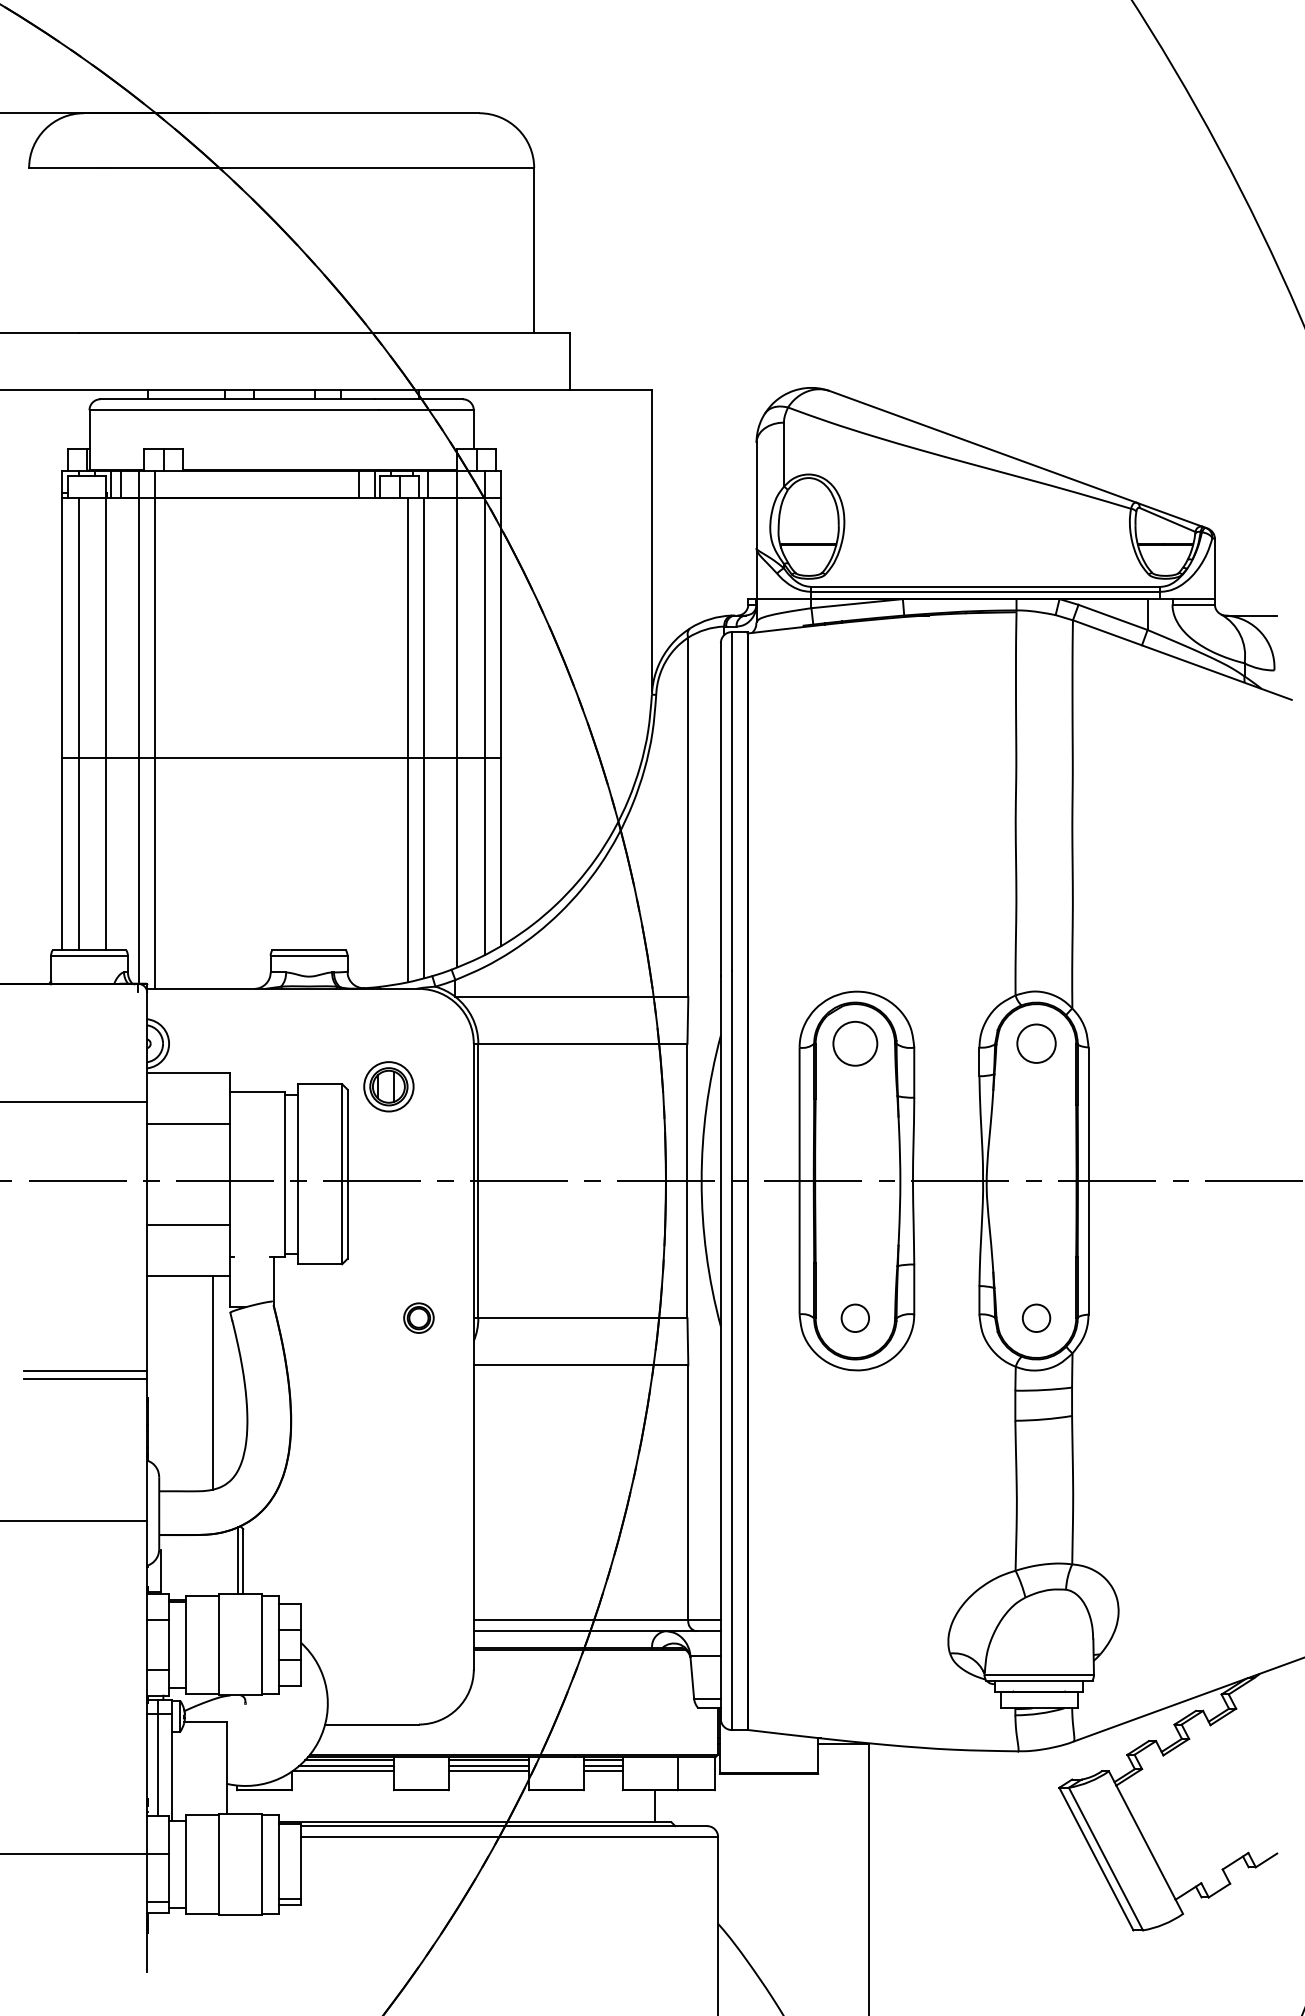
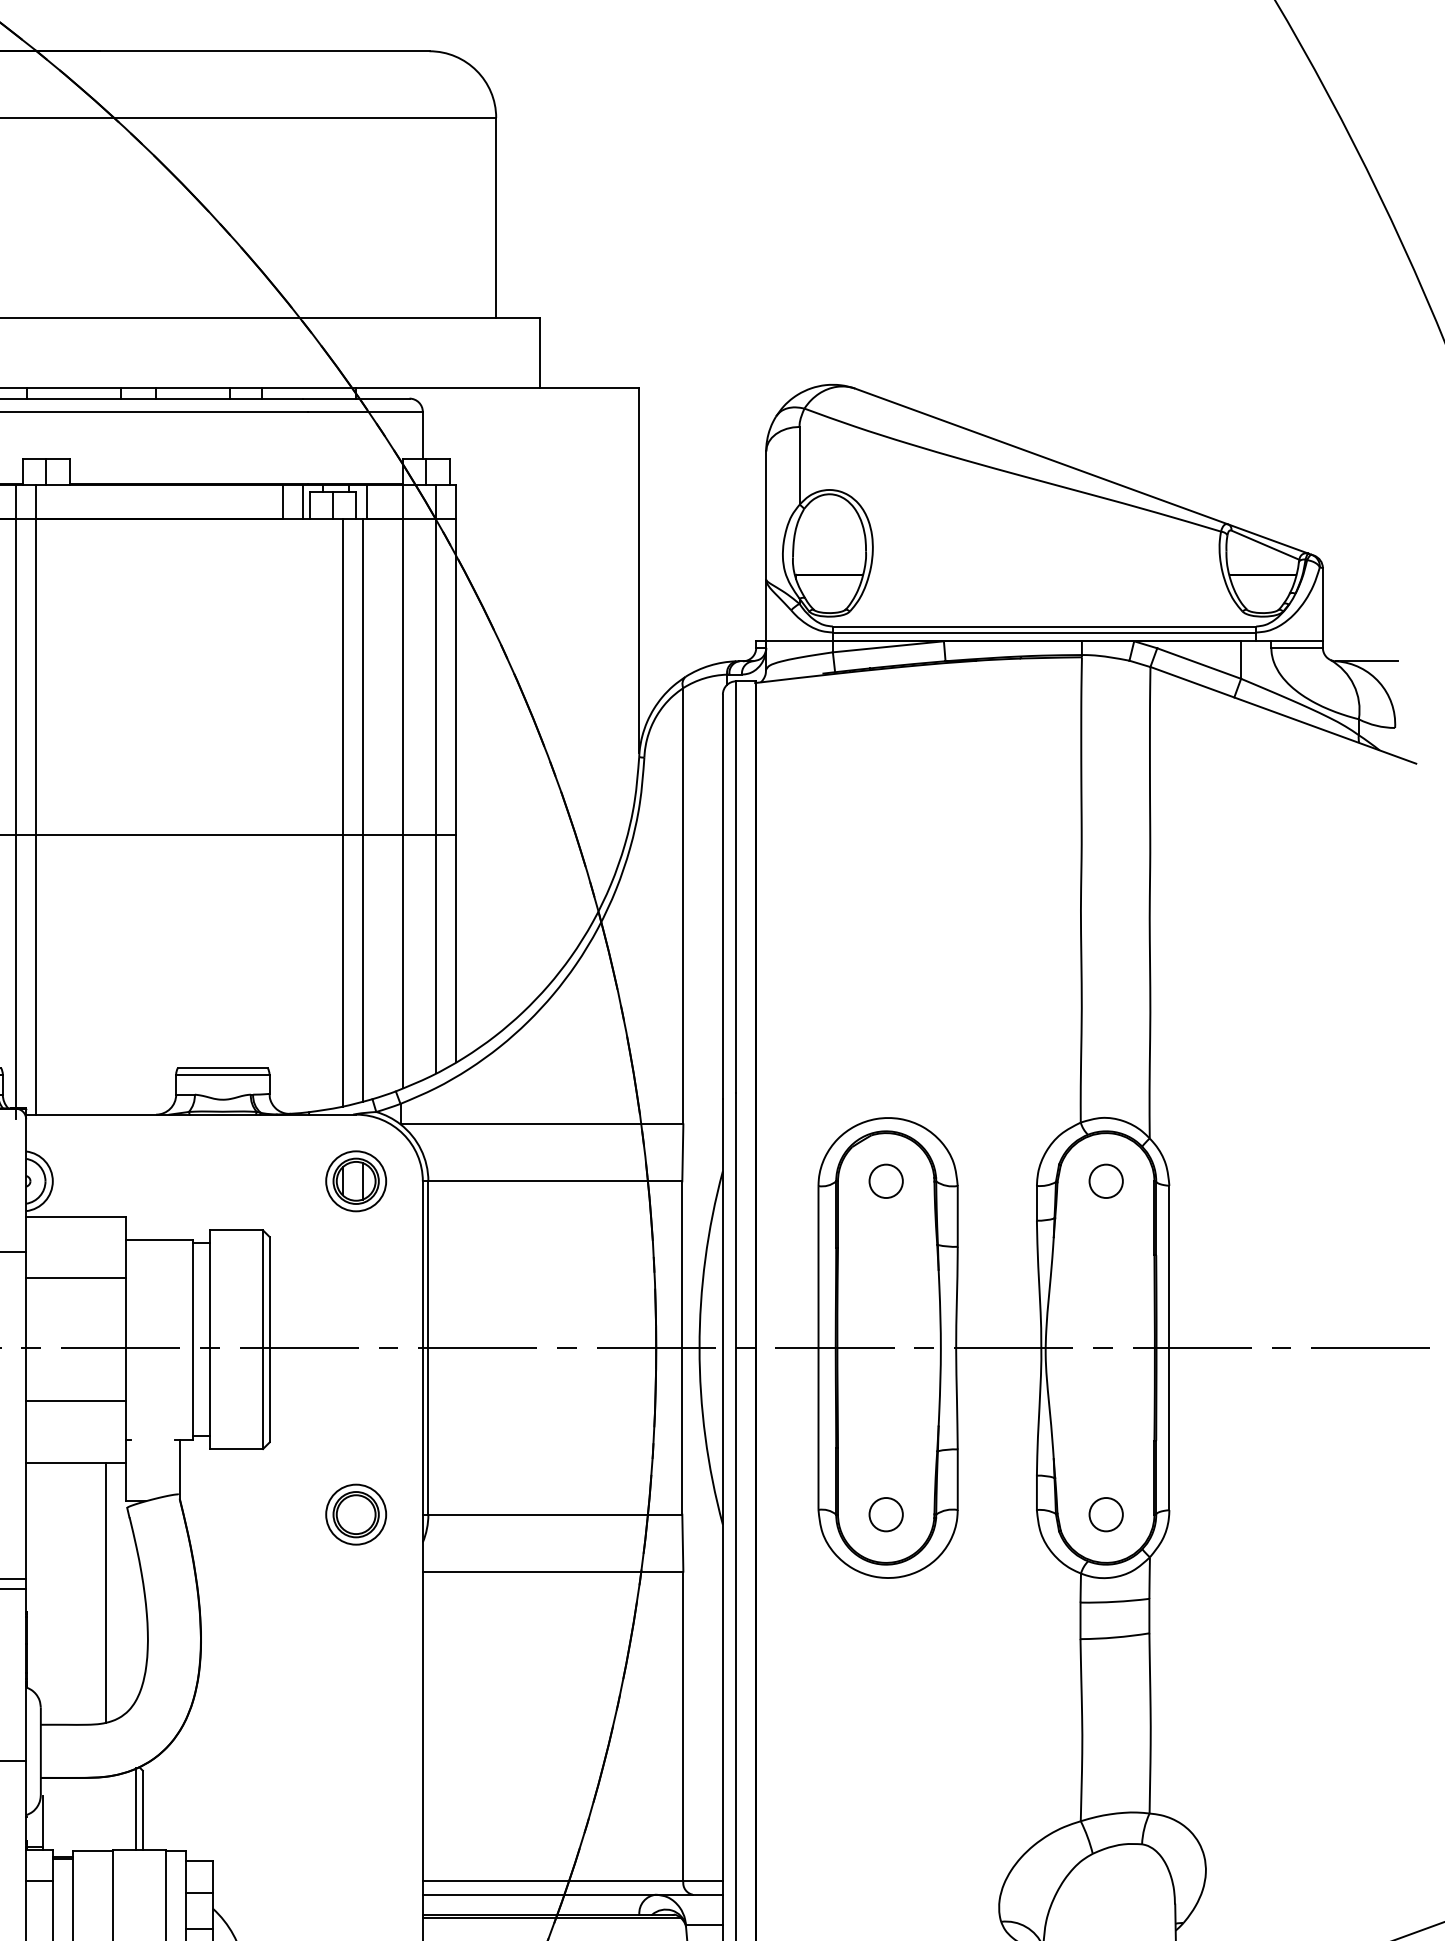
circle: (855, 1043) -> (886, 1180), size x0.62
circle: (1036, 1043) -> (1106, 1180), size x0.71
part: (388, 1086) -> (355, 1180), moved
part: (418, 1317) -> (355, 1513), size x1.67

